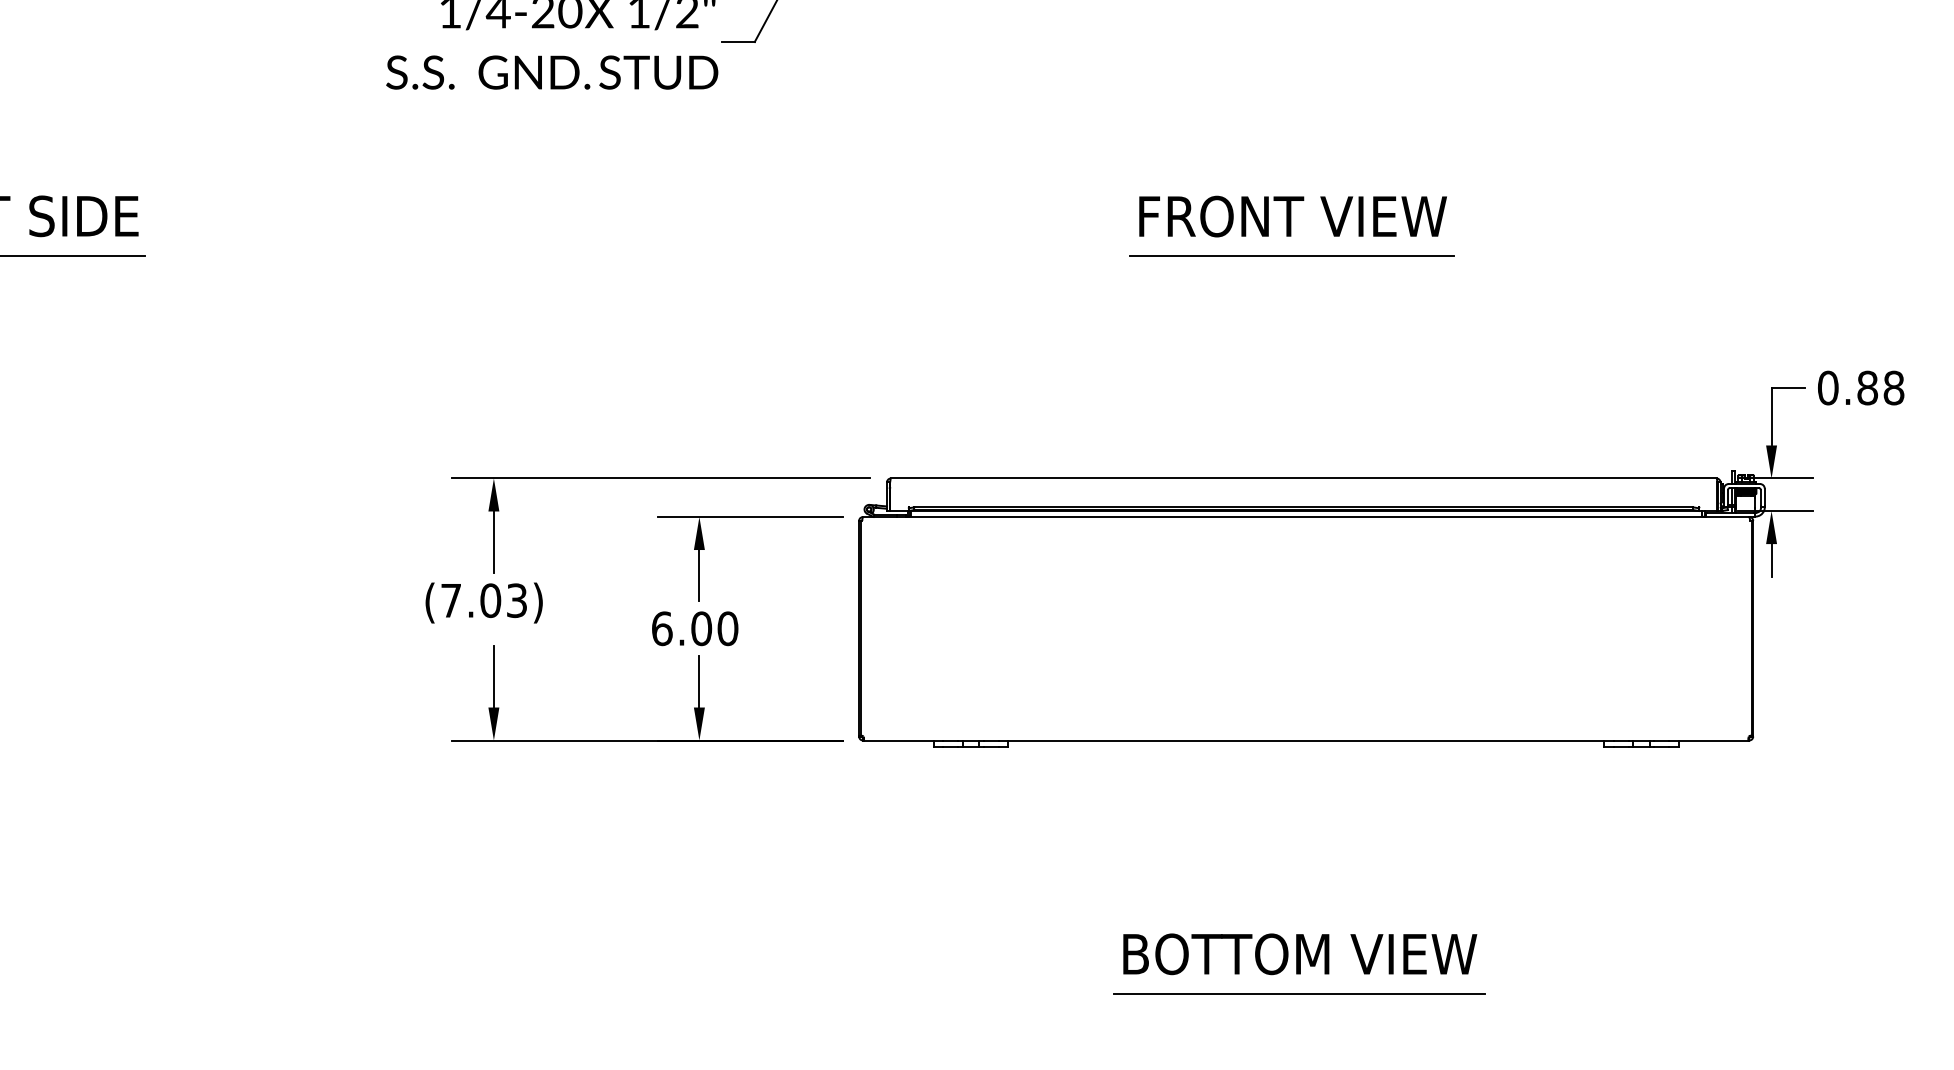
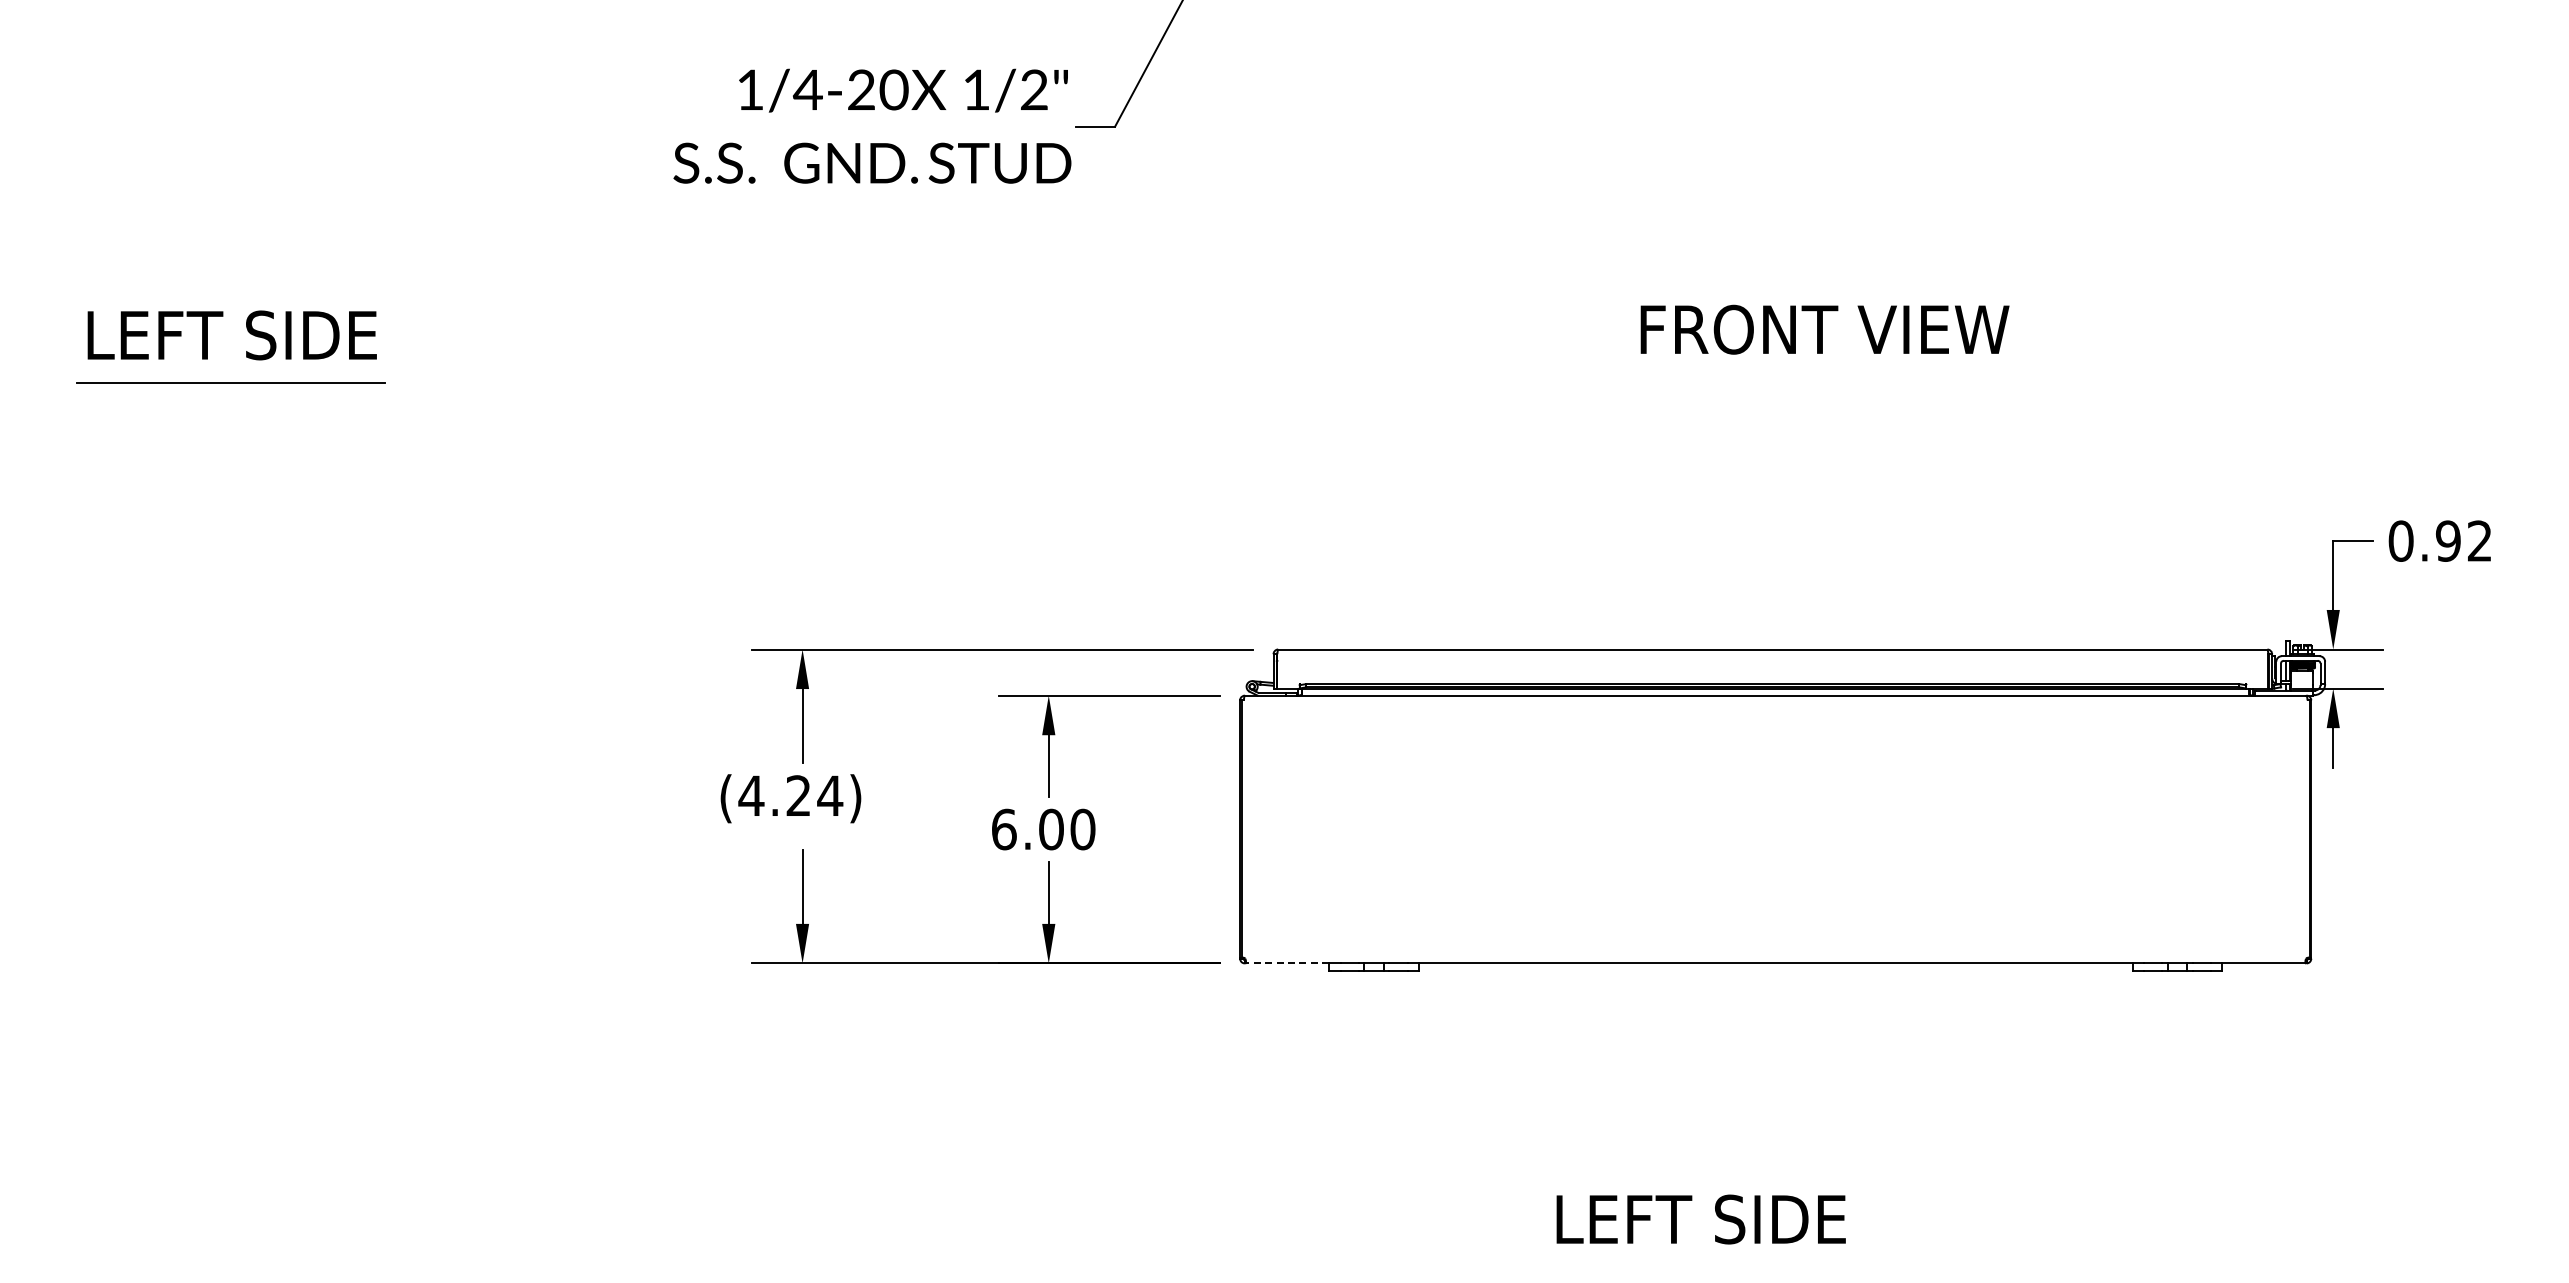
text: (1292, 216) -> (1824, 329), moved
line: (1291, 255) -> (1758, 382), removed
text: (1881, 387) -> (2464, 540), 0.88 -> 0.92
text: (483, 600) -> (790, 795), 7.03 -> 4.24
line: (897, 740) -> (1286, 963), solid -> dashed
text: (1302, 954) -> (1771, 1219), BOTTOM VIEW -> LEFT SIDE
line: (1299, 994) -> (1767, 1267), removed

